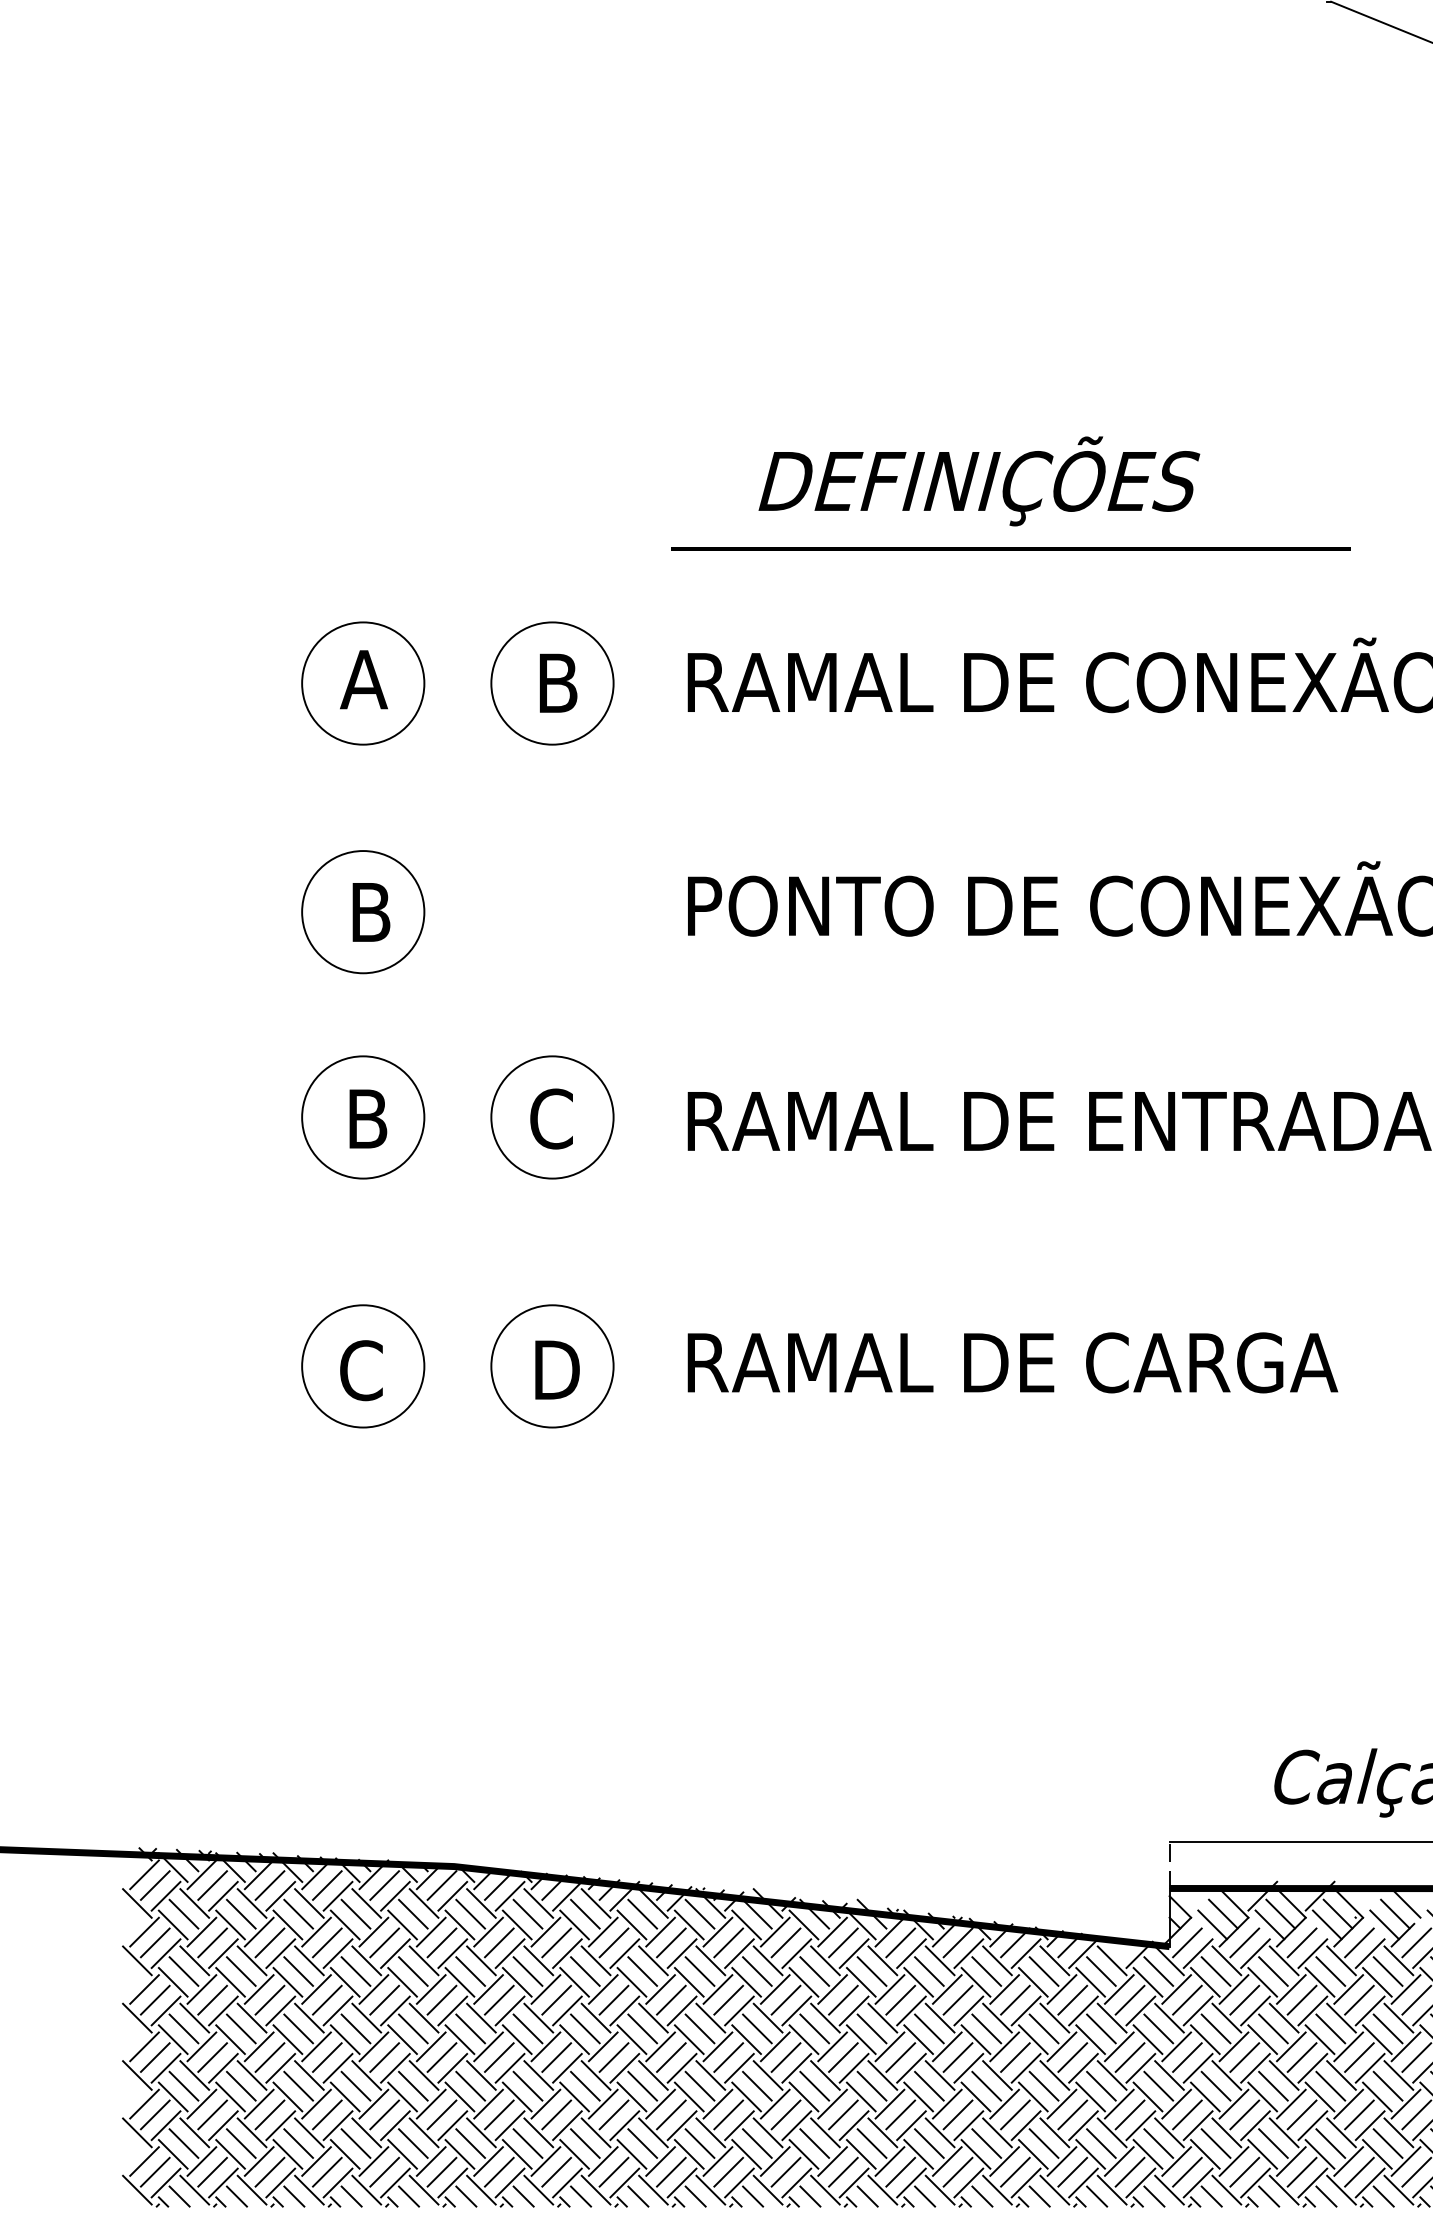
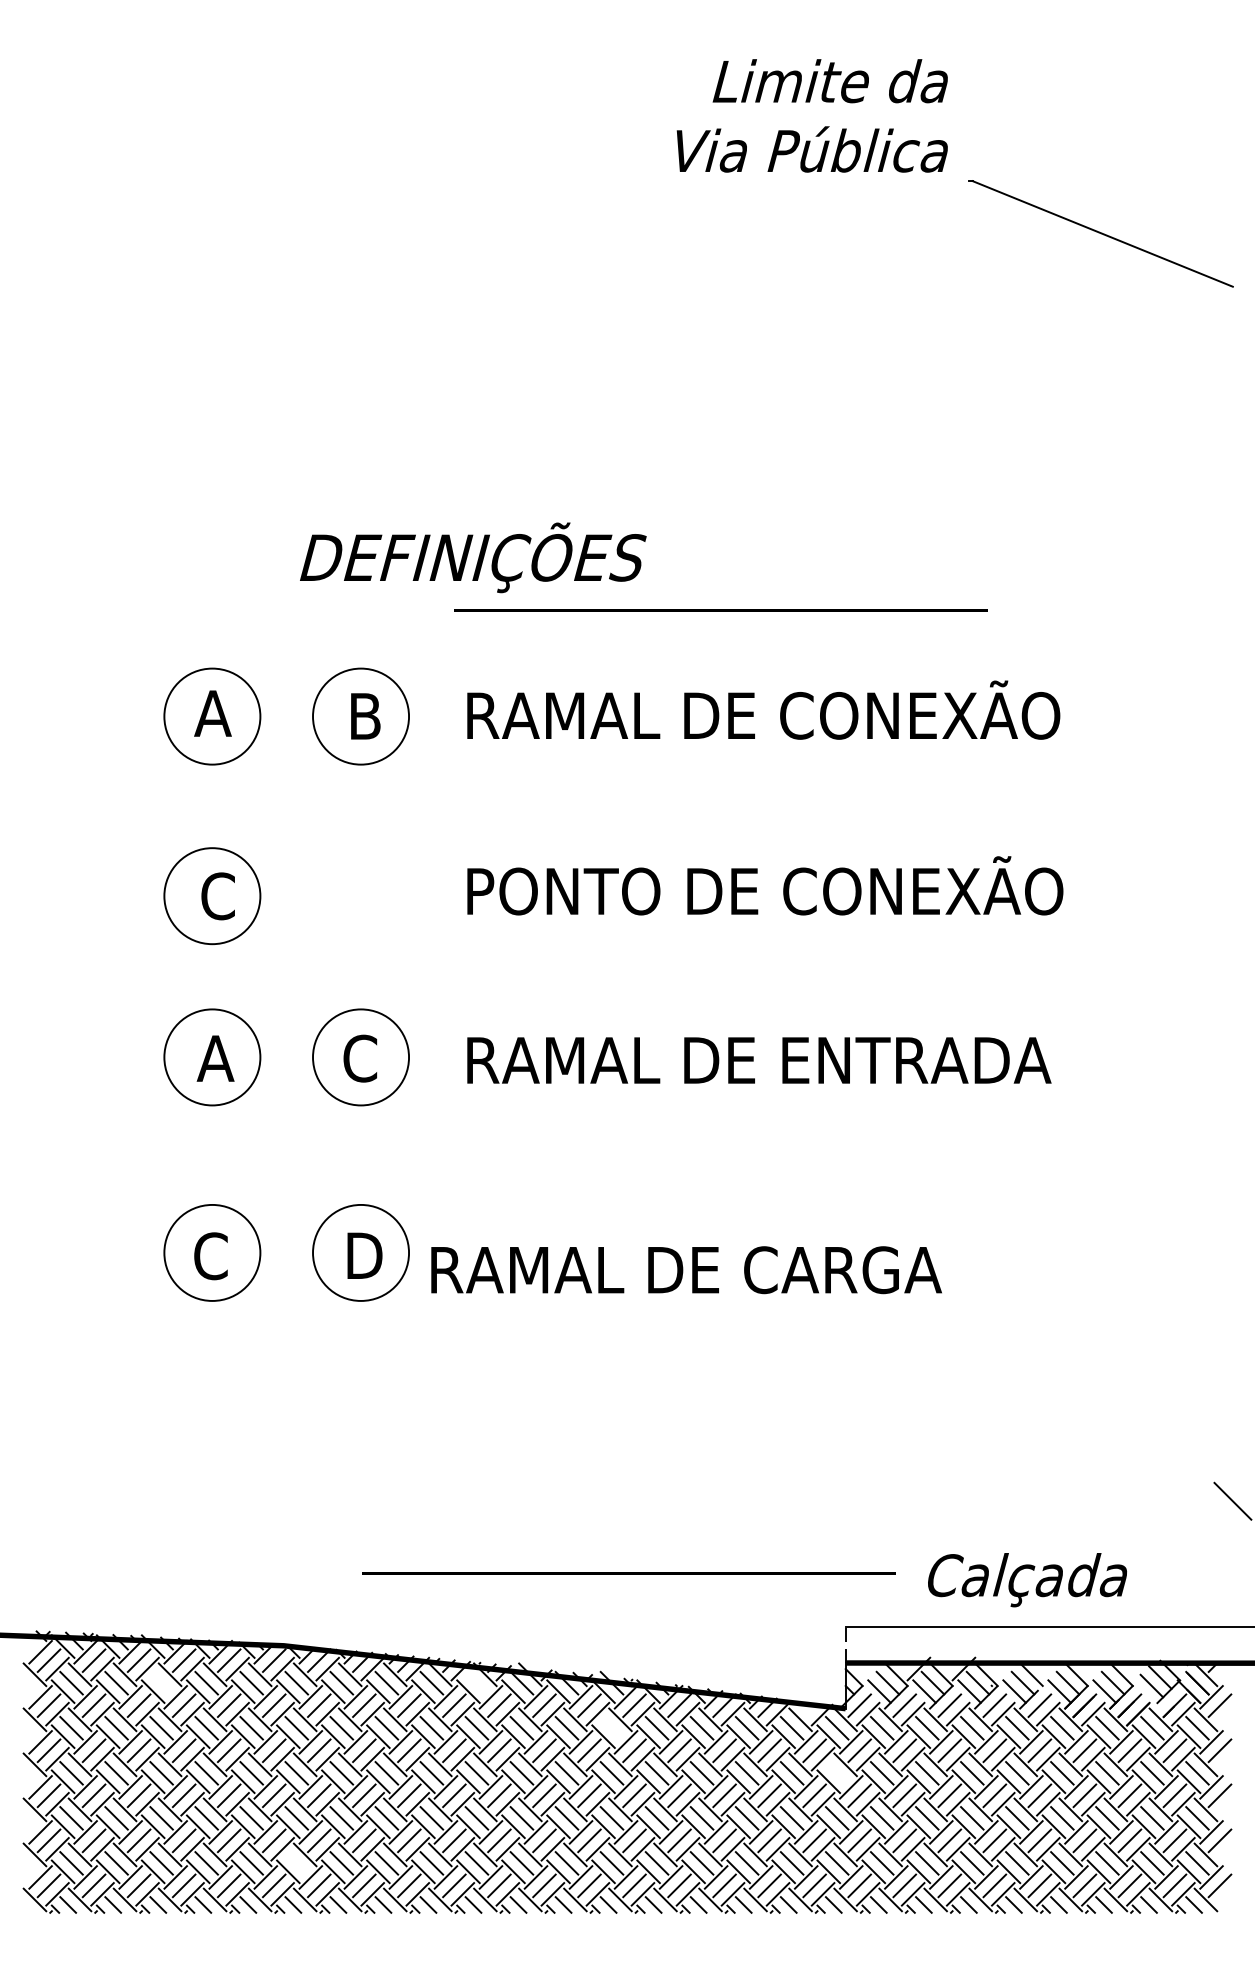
text: (979, 480) -> (473, 557), moved
text: (369, 912) -> (217, 896), B -> C
text: (367, 1118) -> (215, 1058), B -> A
text: (1012, 1363) -> (686, 1270), moved
line: (893, 1774) -> (628, 1573), added
line: (298, 1913) -> (161, 1682), removed
line: (699, 1913) -> (476, 1682), removed
line: (871, 1970) -> (611, 1727), removed
line: (1157, 2029) -> (836, 1773), removed
line: (470, 2143) -> (296, 1863), removed

